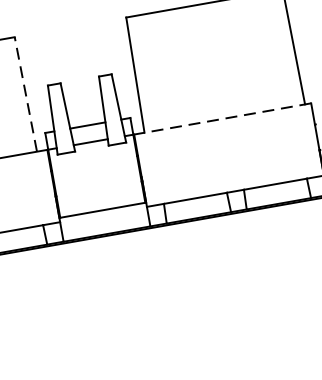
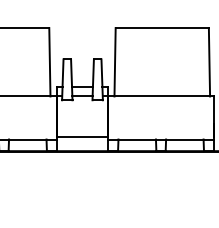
line: (25, 93) -> (49, 61), dashed -> solid
line: (223, 118) -> (161, 96), dashed -> solid

